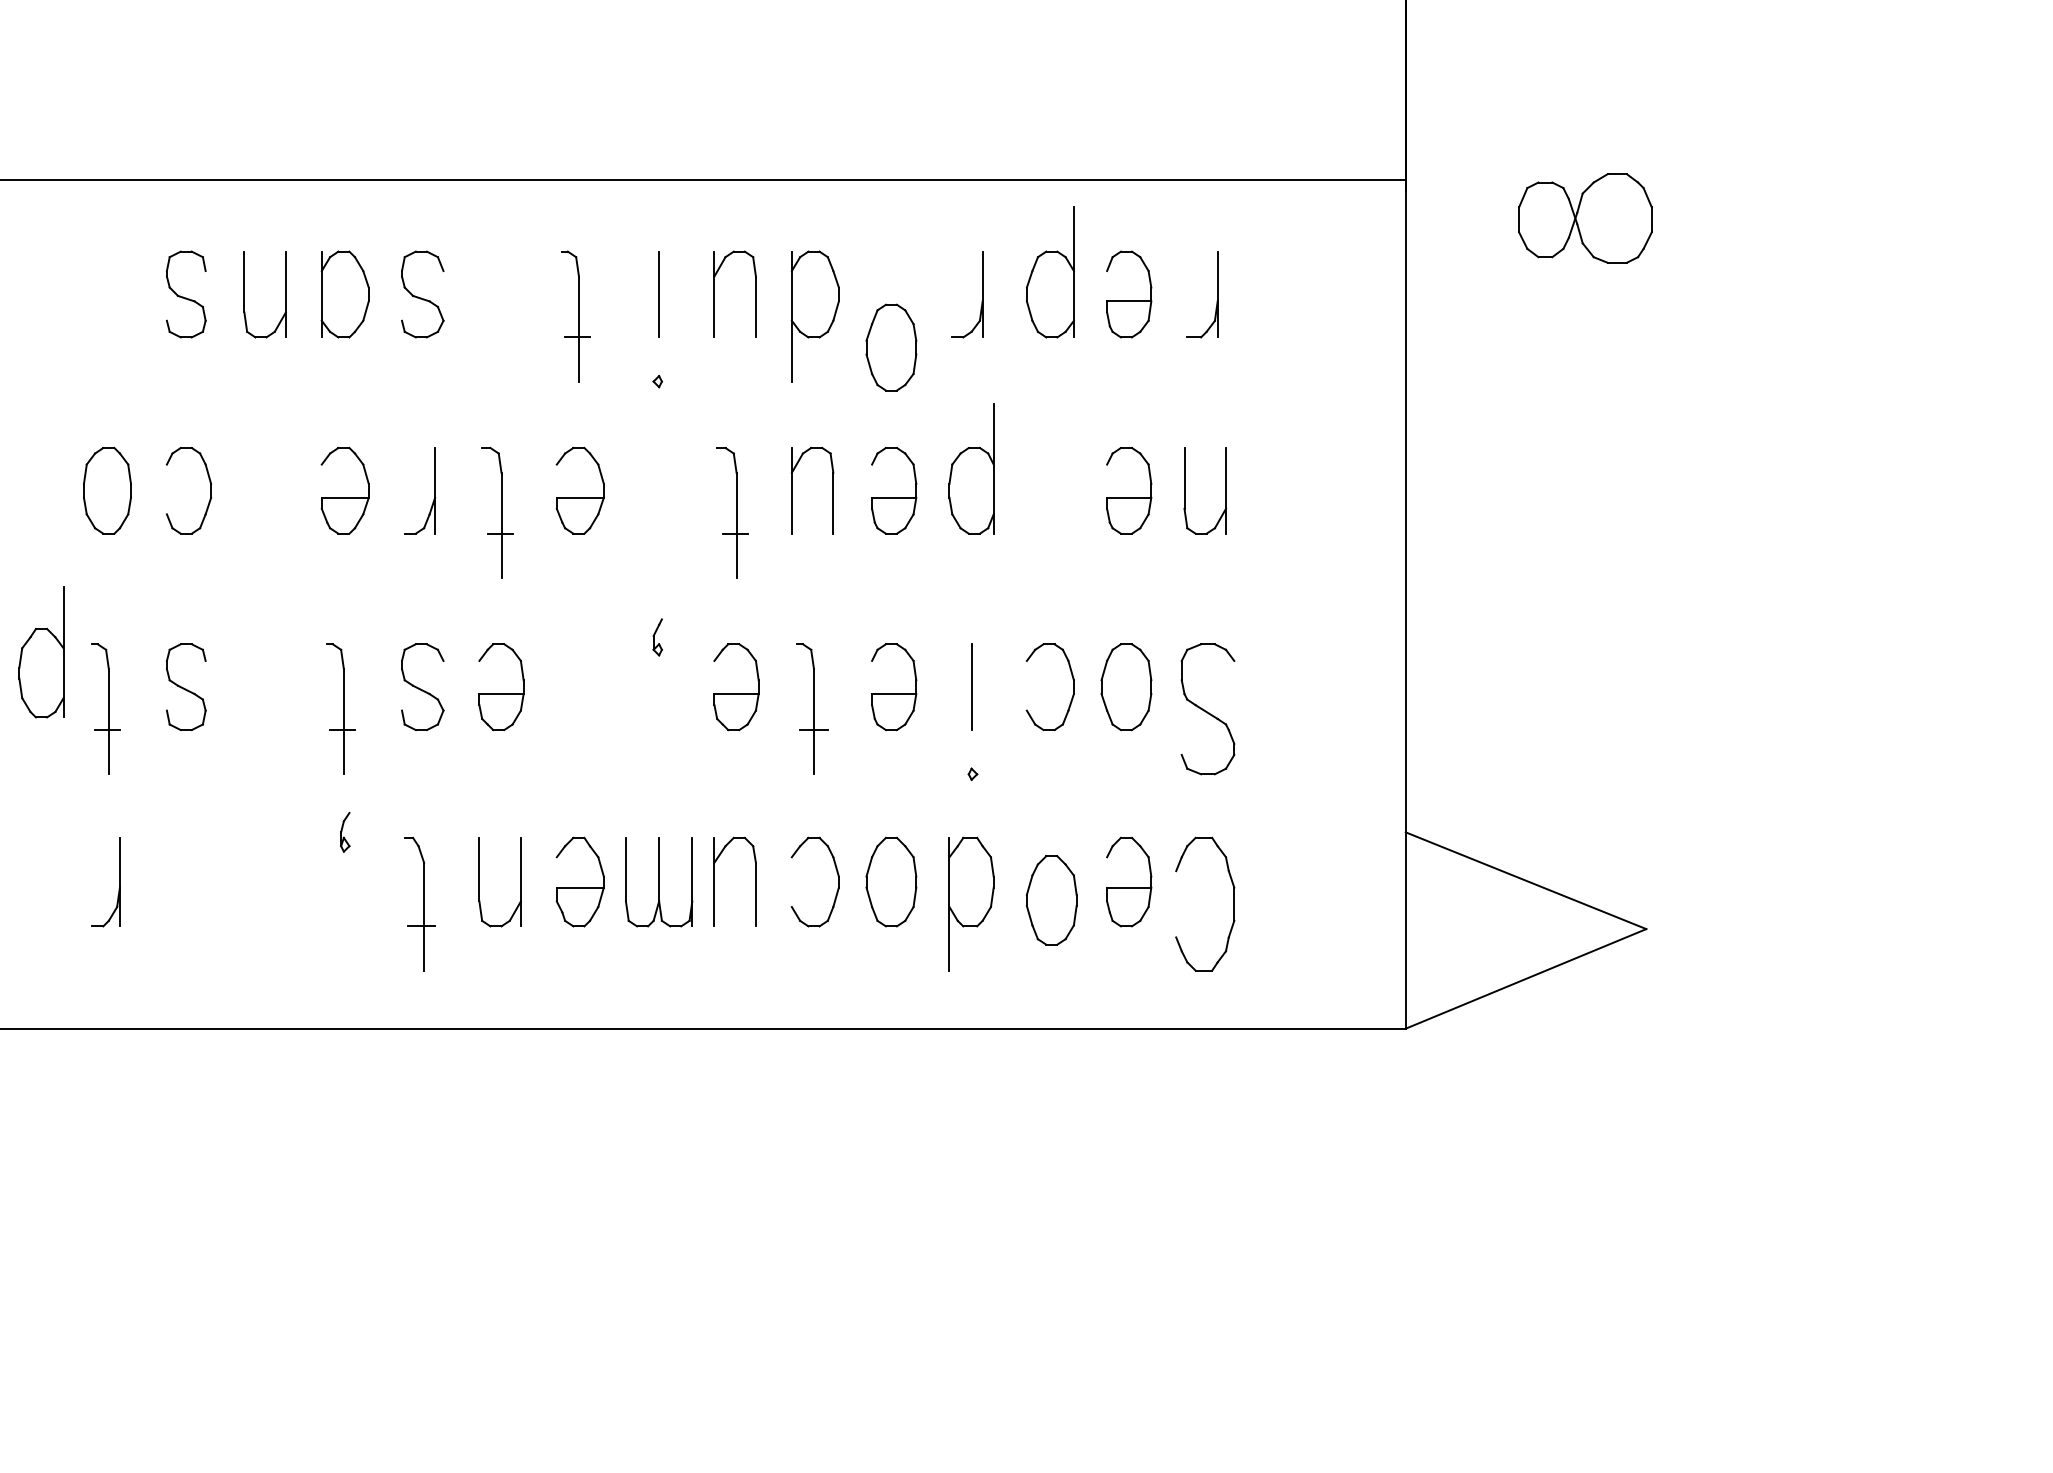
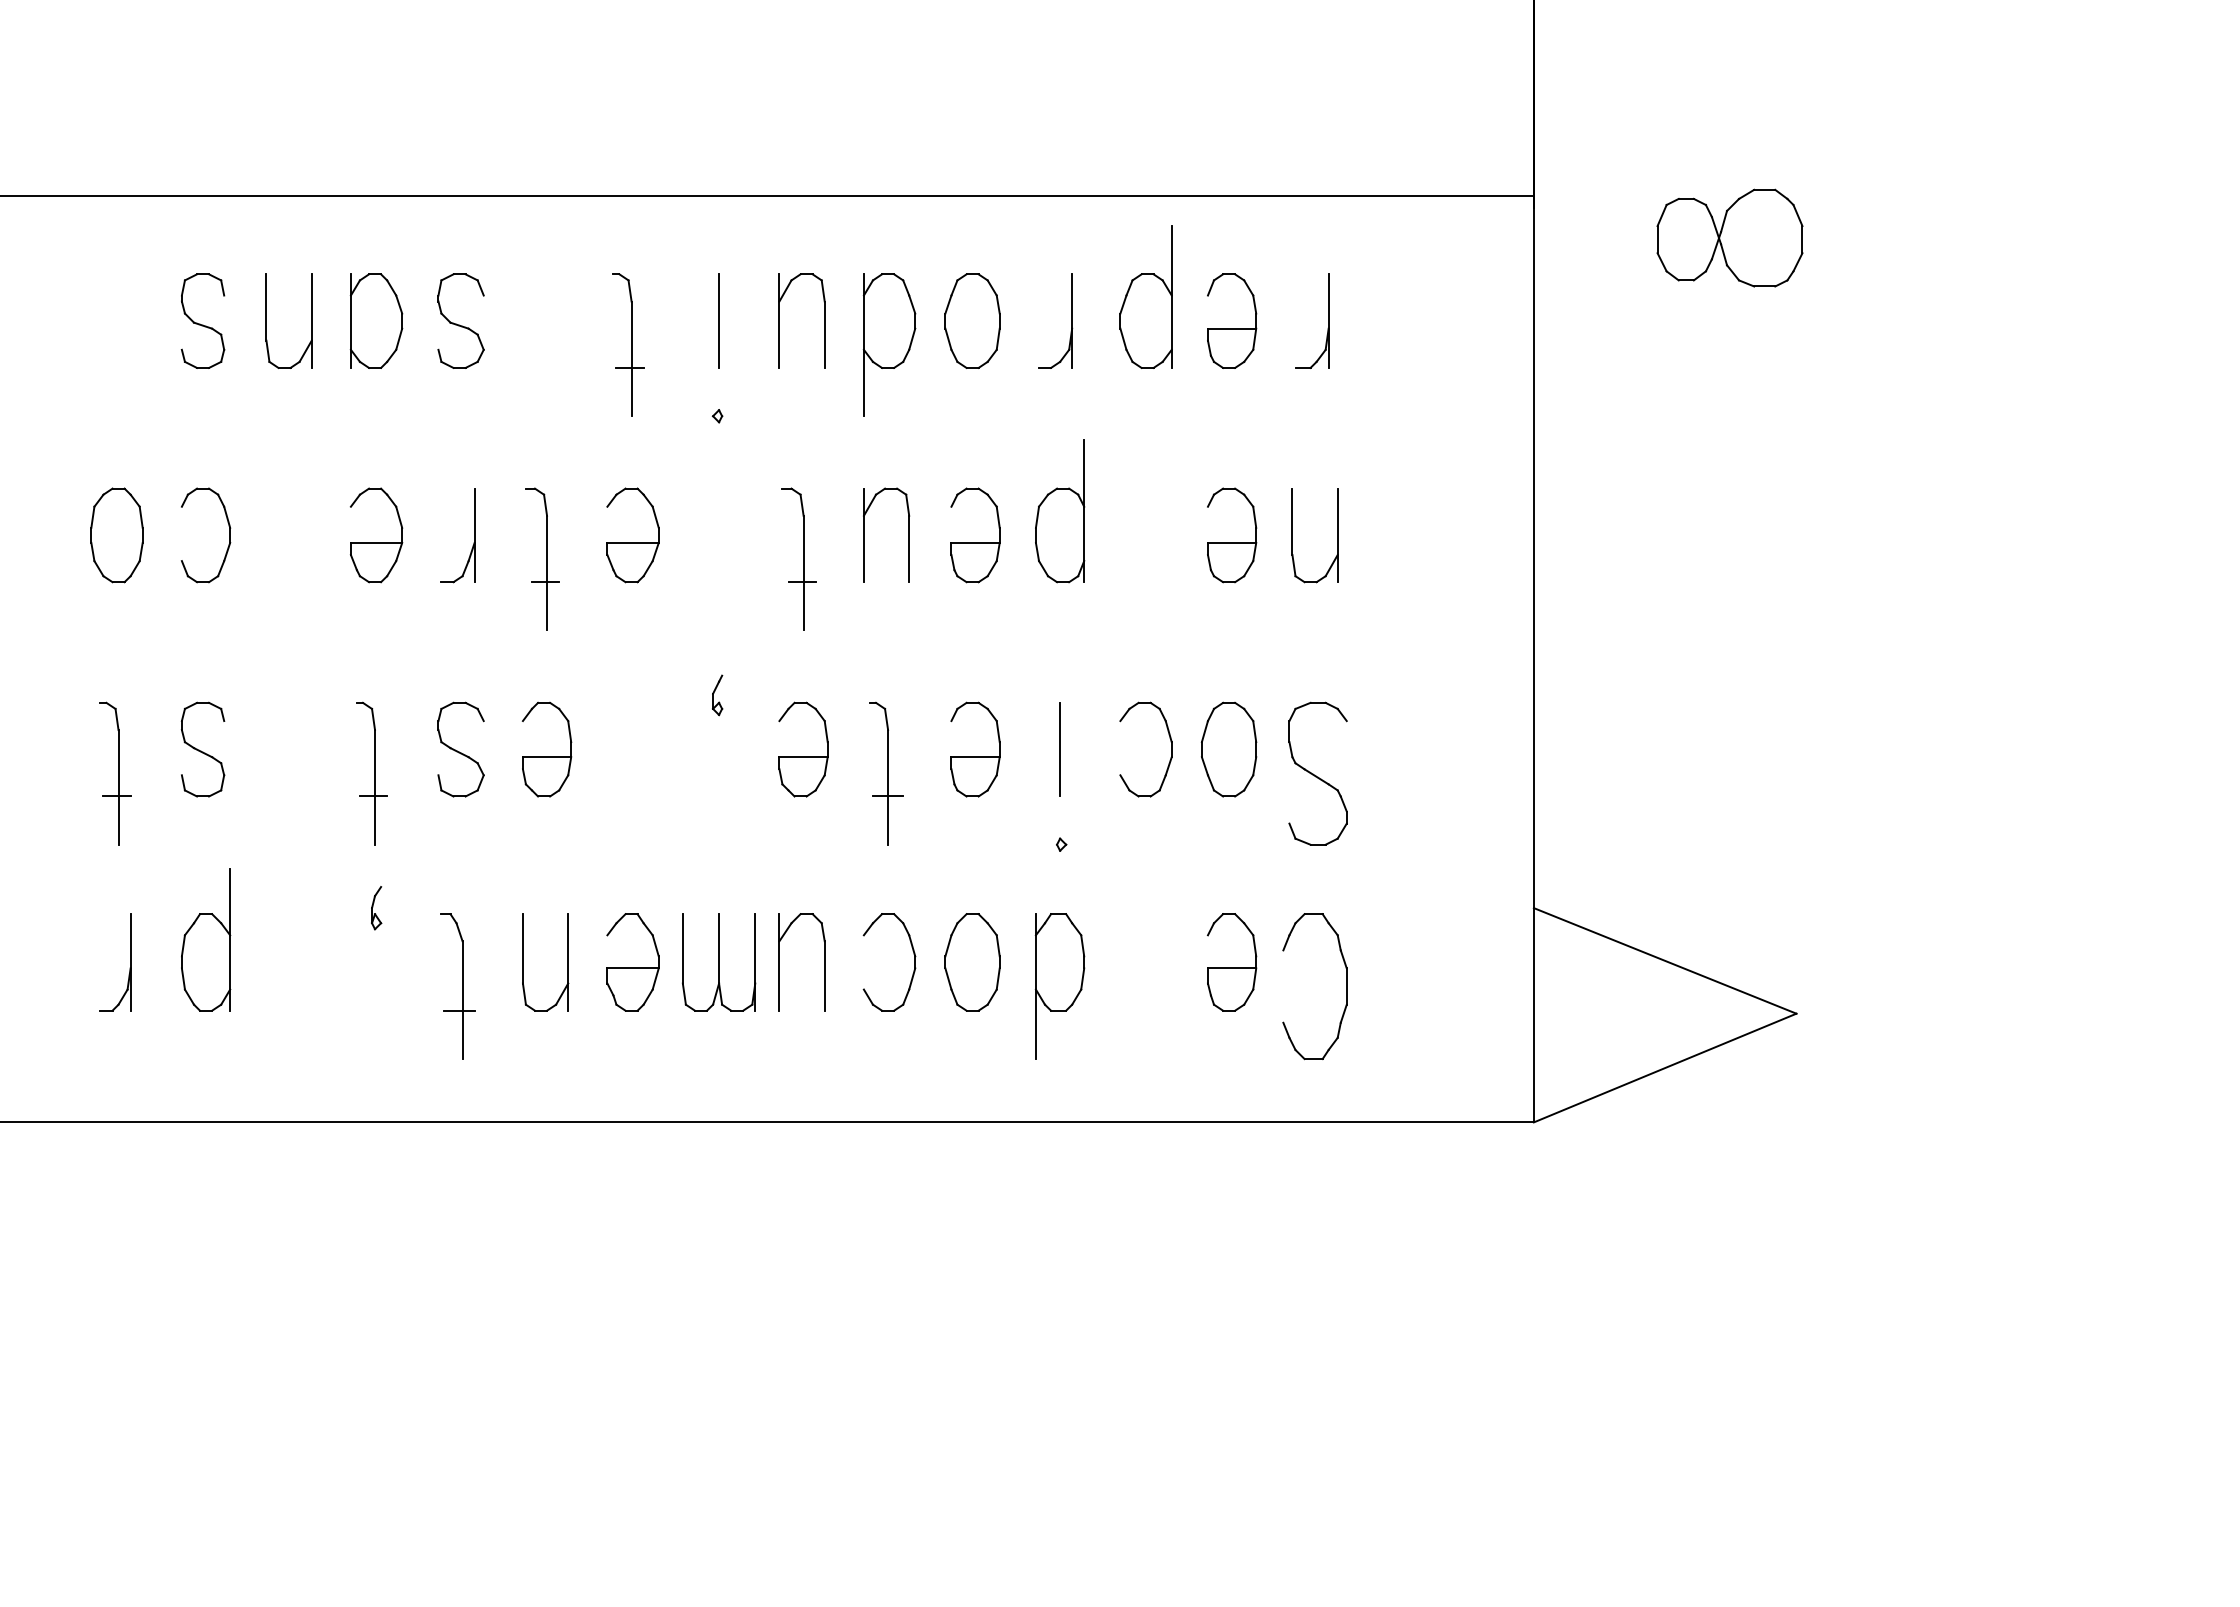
part: (891, 347) -> (972, 320), moved
part: (41, 652) -> (206, 939), moved
part: (1051, 900) -> (1147, 982), removed

